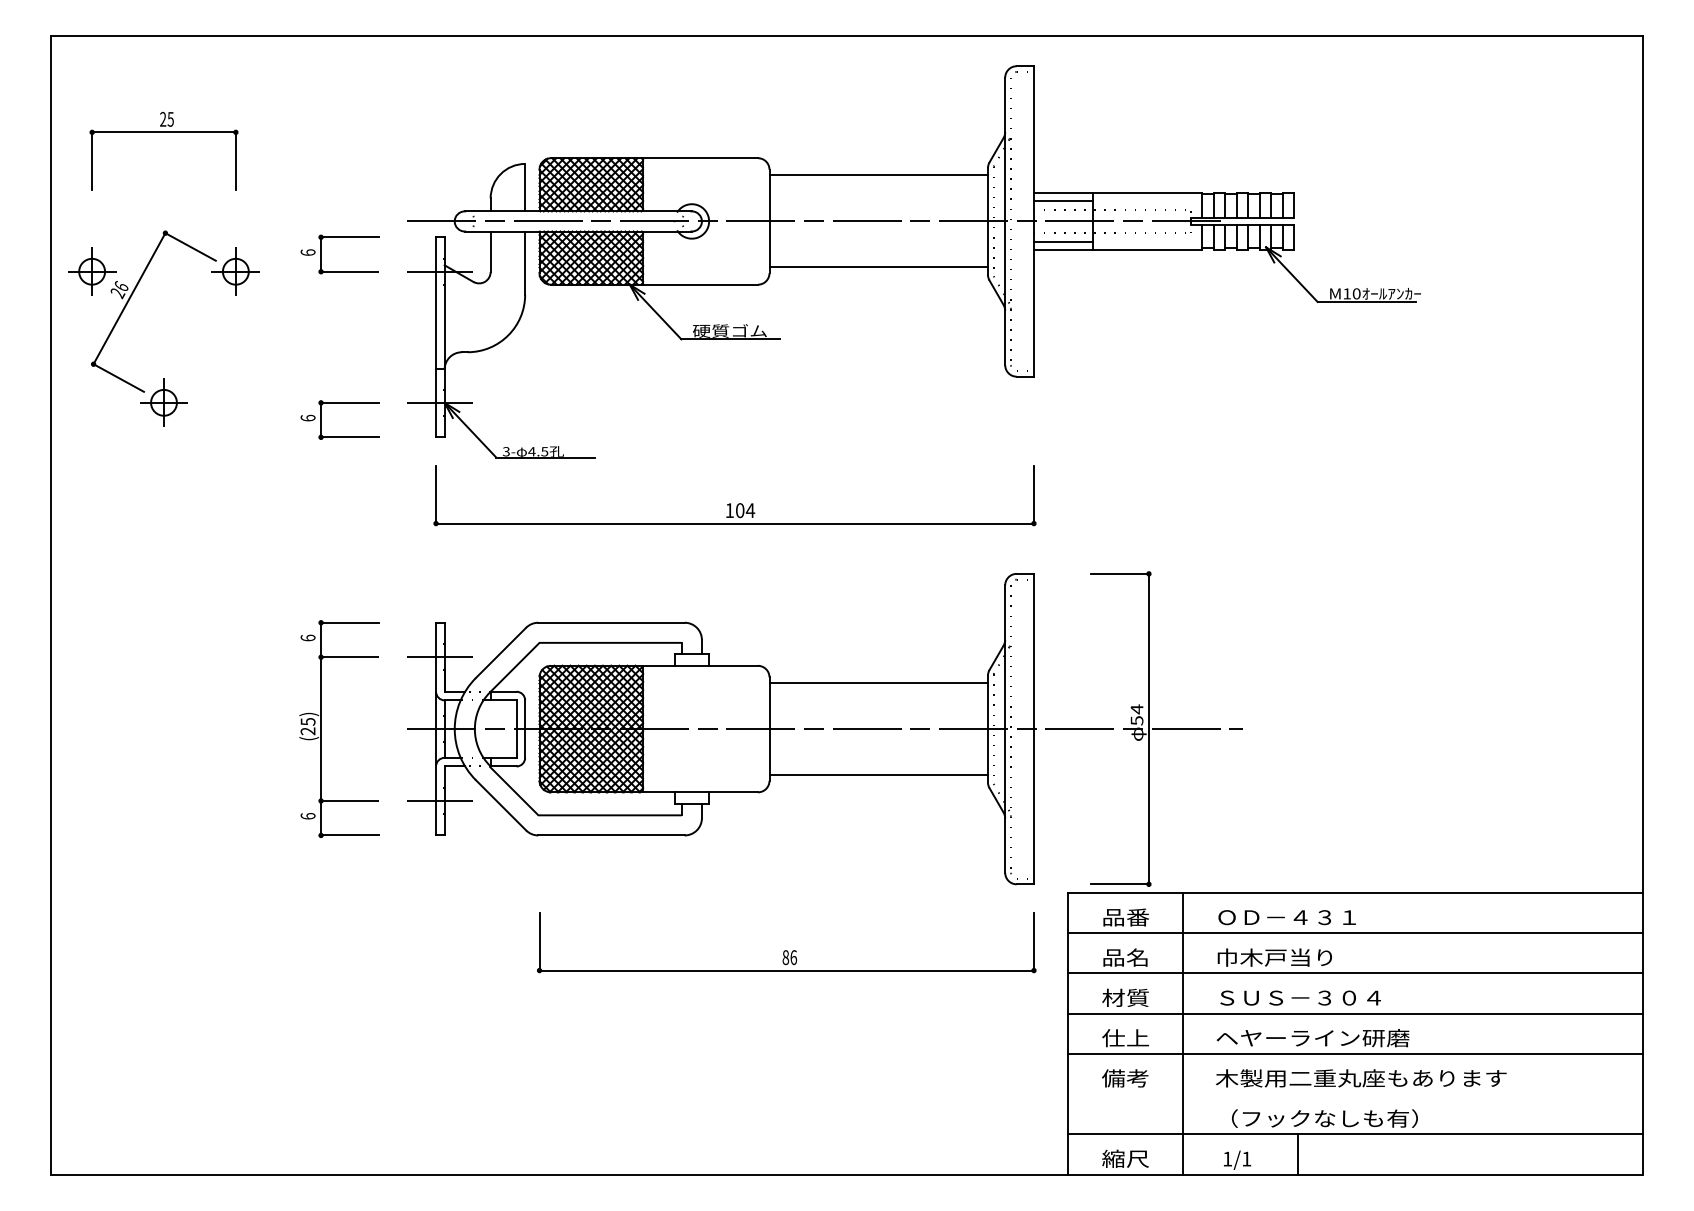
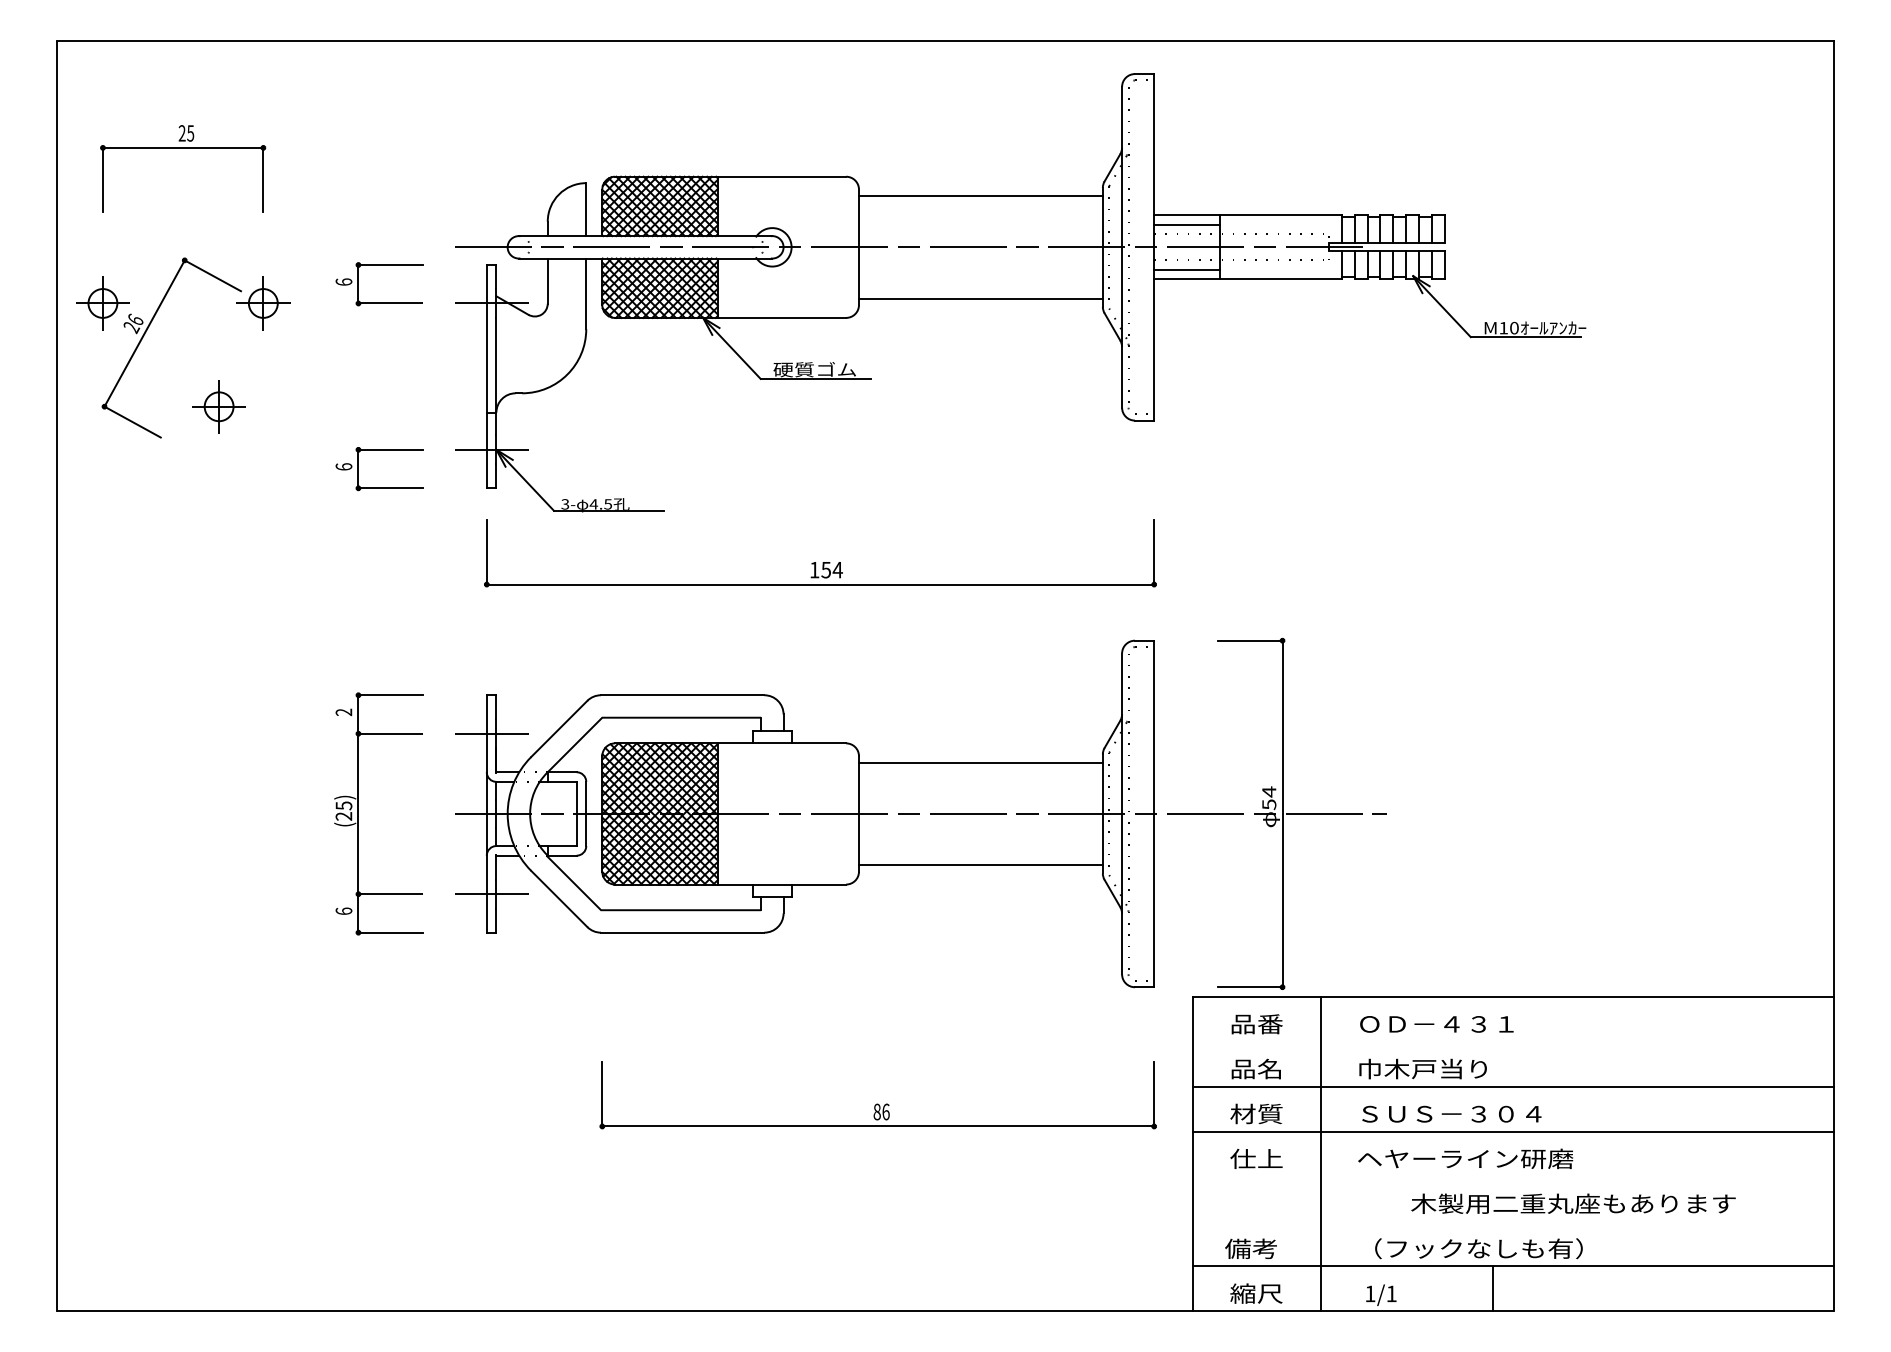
part: (163, 402) -> (218, 406), moved
text: (740, 510) -> (826, 569), 104 -> 154
text: (307, 638) -> (343, 712), 6 -> 2
line: (1355, 932) -> (1513, 1041), removed
part: (786, 949) -> (877, 1103), moved
line: (1355, 1053) -> (1513, 1176), removed
text: (1124, 1078) -> (1250, 1248), moved
text: (1361, 1078) -> (1573, 1203), moved
line: (1298, 1154) -> (1493, 1288), moved

